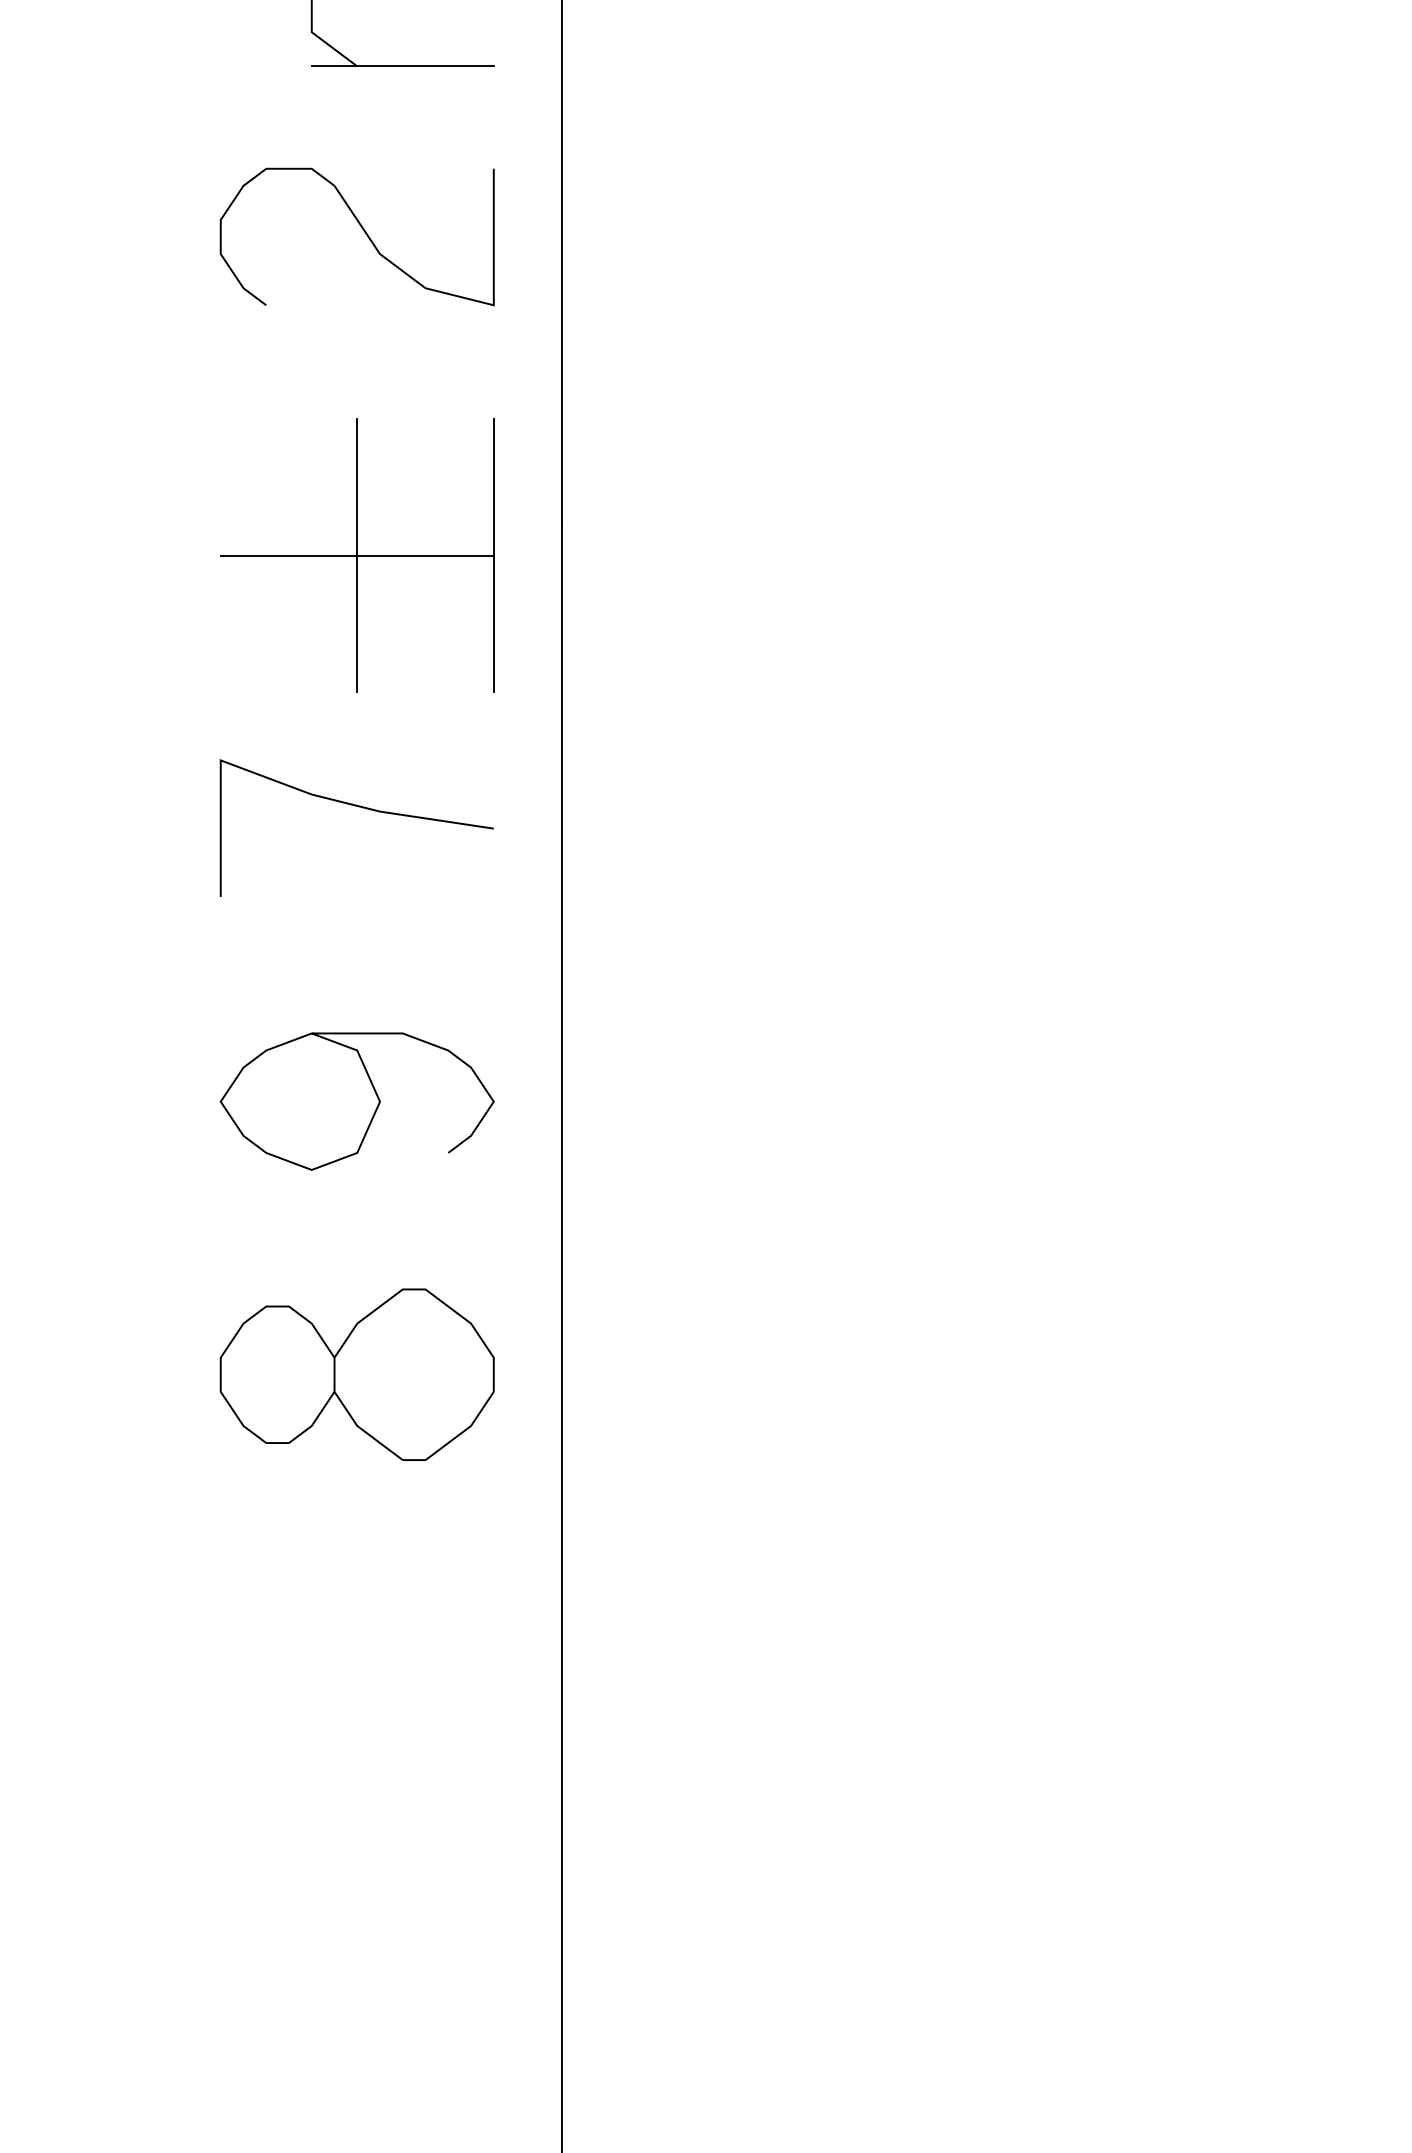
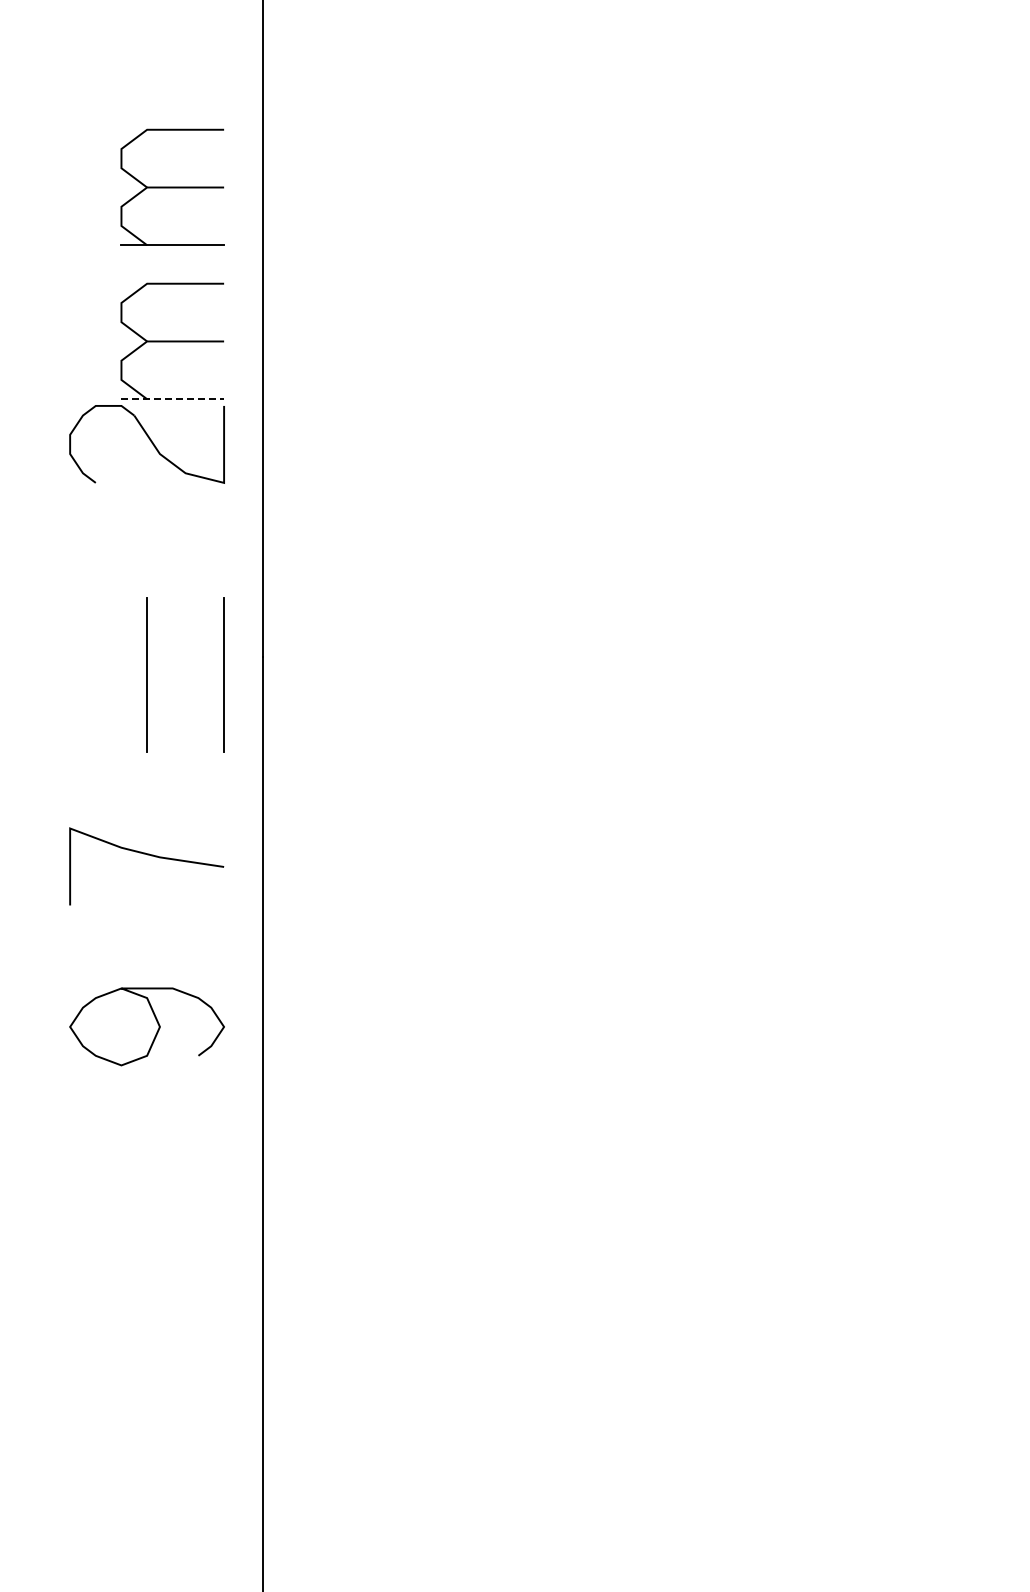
line: (404, 66) -> (173, 399), solid -> dashed
part: (356, 237) -> (146, 444), moved
line: (357, 556) -> (147, 675), removed
curve: (357, 808) -> (147, 855), moved
curve: (373, 1092) -> (156, 1021), moved
part: (356, 1374) -> (146, 1136), removed

